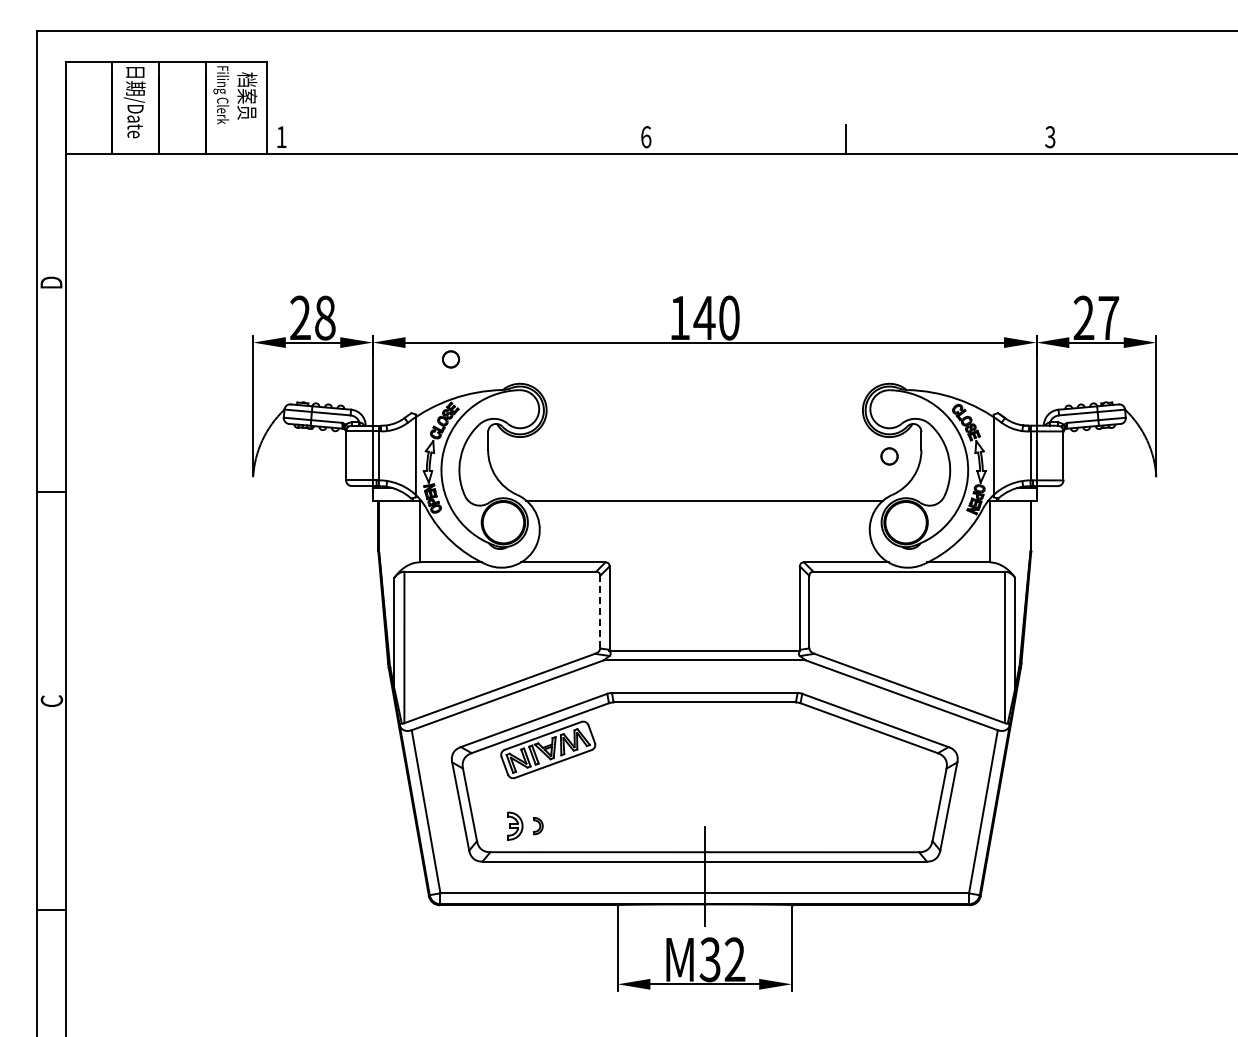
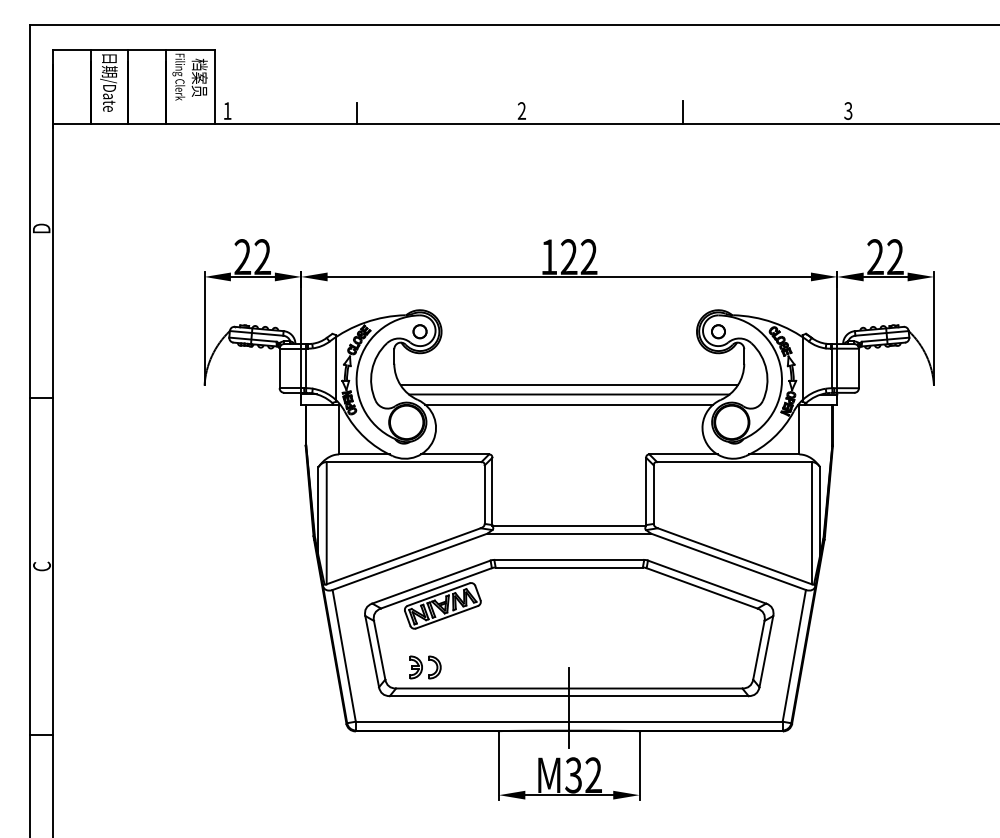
text: (646, 137) -> (522, 111), 6 -> 2
line: (441, 139) -> (356, 112), added
text: (325, 317) -> (262, 256), 28 -> 22
text: (716, 317) -> (578, 256), 140 -> 122
text: (1108, 317) -> (895, 256), 27 -> 22
circle: (451, 359) -> (420, 331), moved
circle: (889, 456) -> (718, 331), moved
line: (704, 476) -> (569, 385), added
line: (704, 488) -> (569, 394), added
line: (600, 611) -> (485, 494), dashed -> solid
part: (538, 825) -> (434, 666), size x1.67

